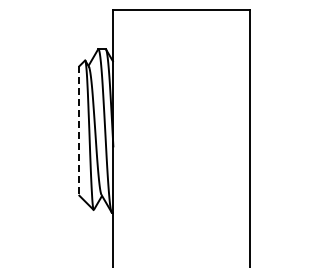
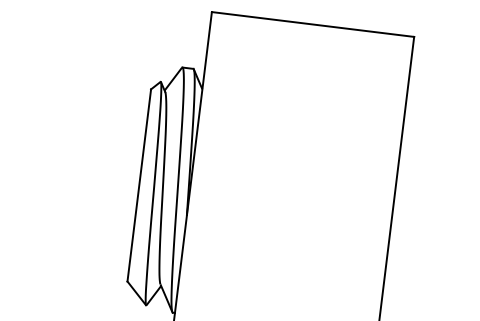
line: (79, 130) -> (139, 184), dashed -> solid

